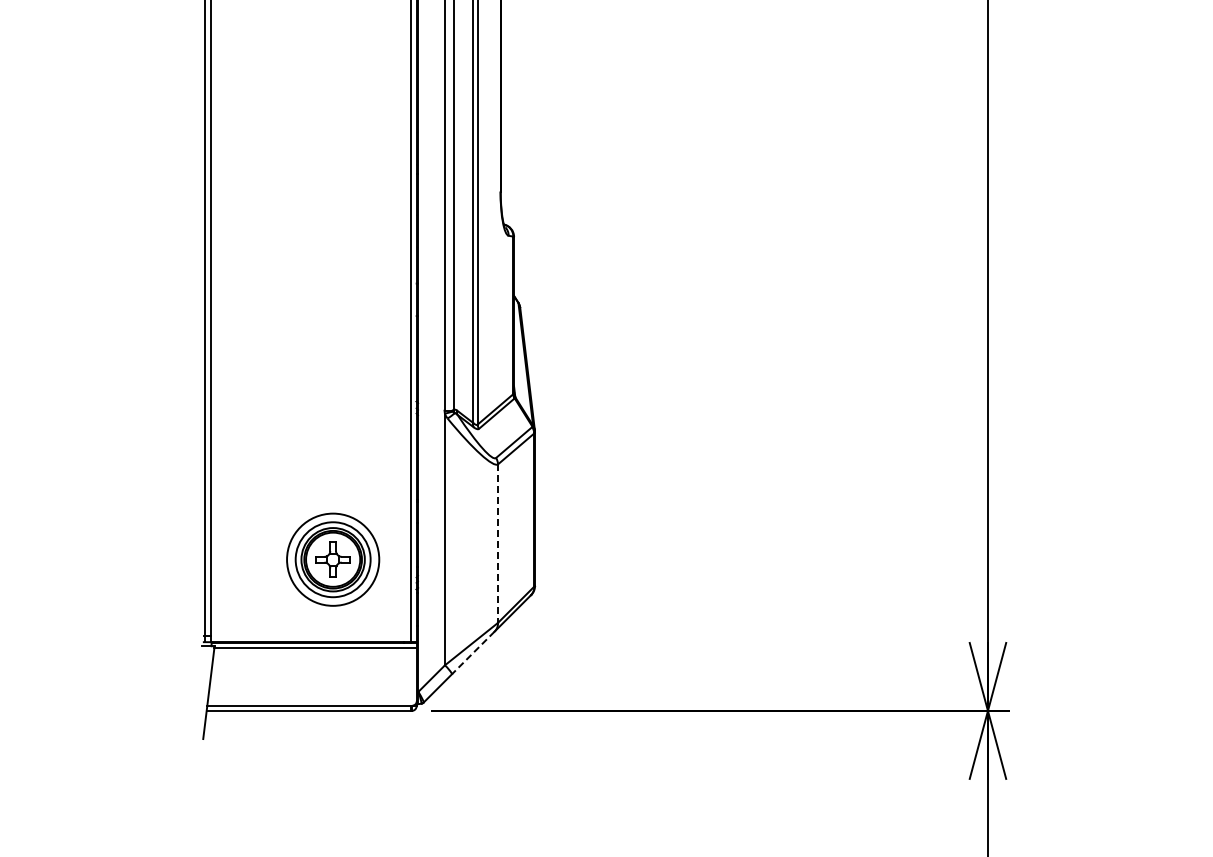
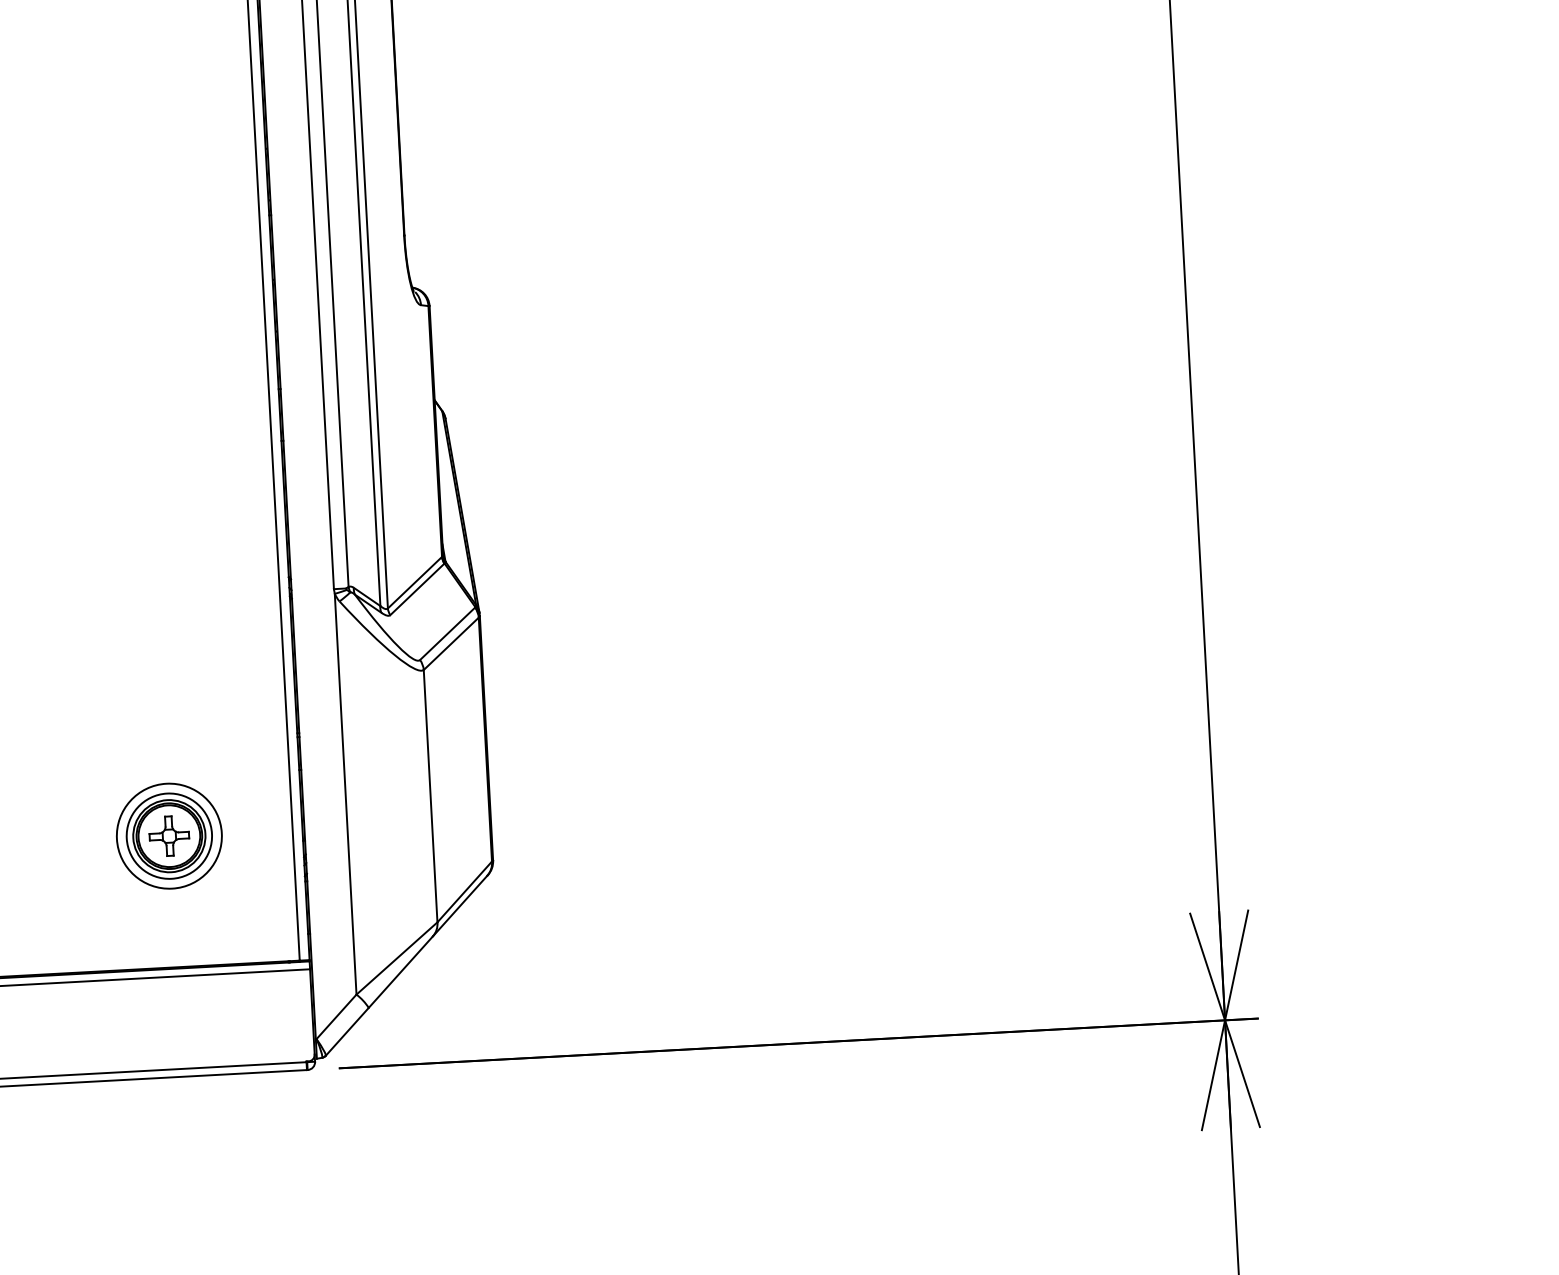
line: (498, 544) -> (431, 797), dashed -> solid
part: (332, 559) -> (168, 835), size x0.71
line: (473, 653) -> (400, 973), dashed -> solid

